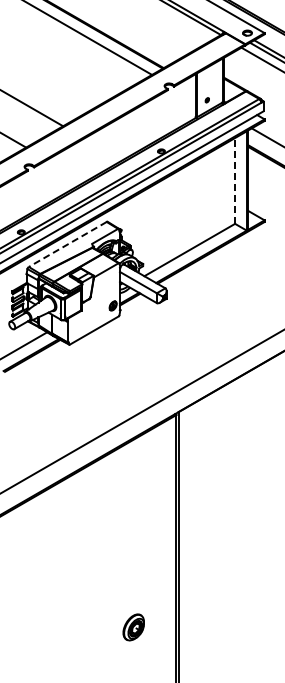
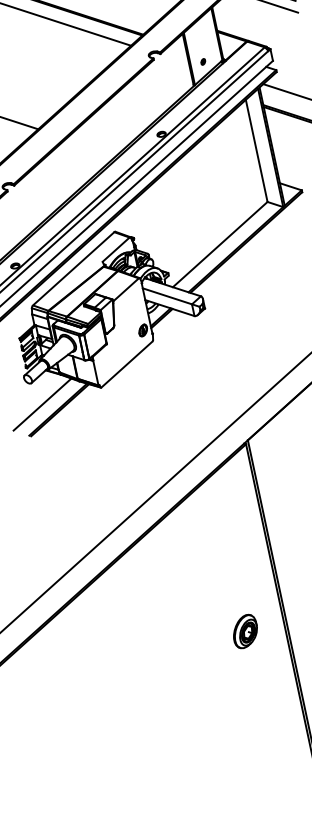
line: (235, 180) -> (257, 150), dashed -> solid
line: (67, 244) -> (73, 268), dashed -> solid
part: (133, 627) -> (244, 631), moved

